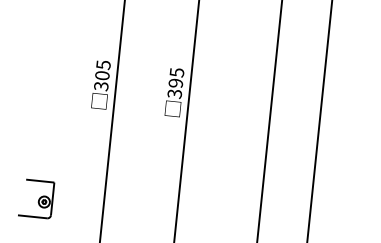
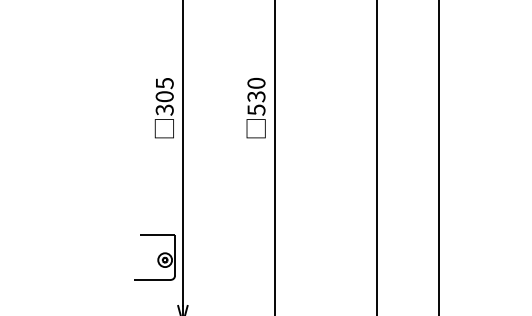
text: (175, 83) -> (256, 96), 395 -> 530
part: (36, 199) -> (154, 257), moved

